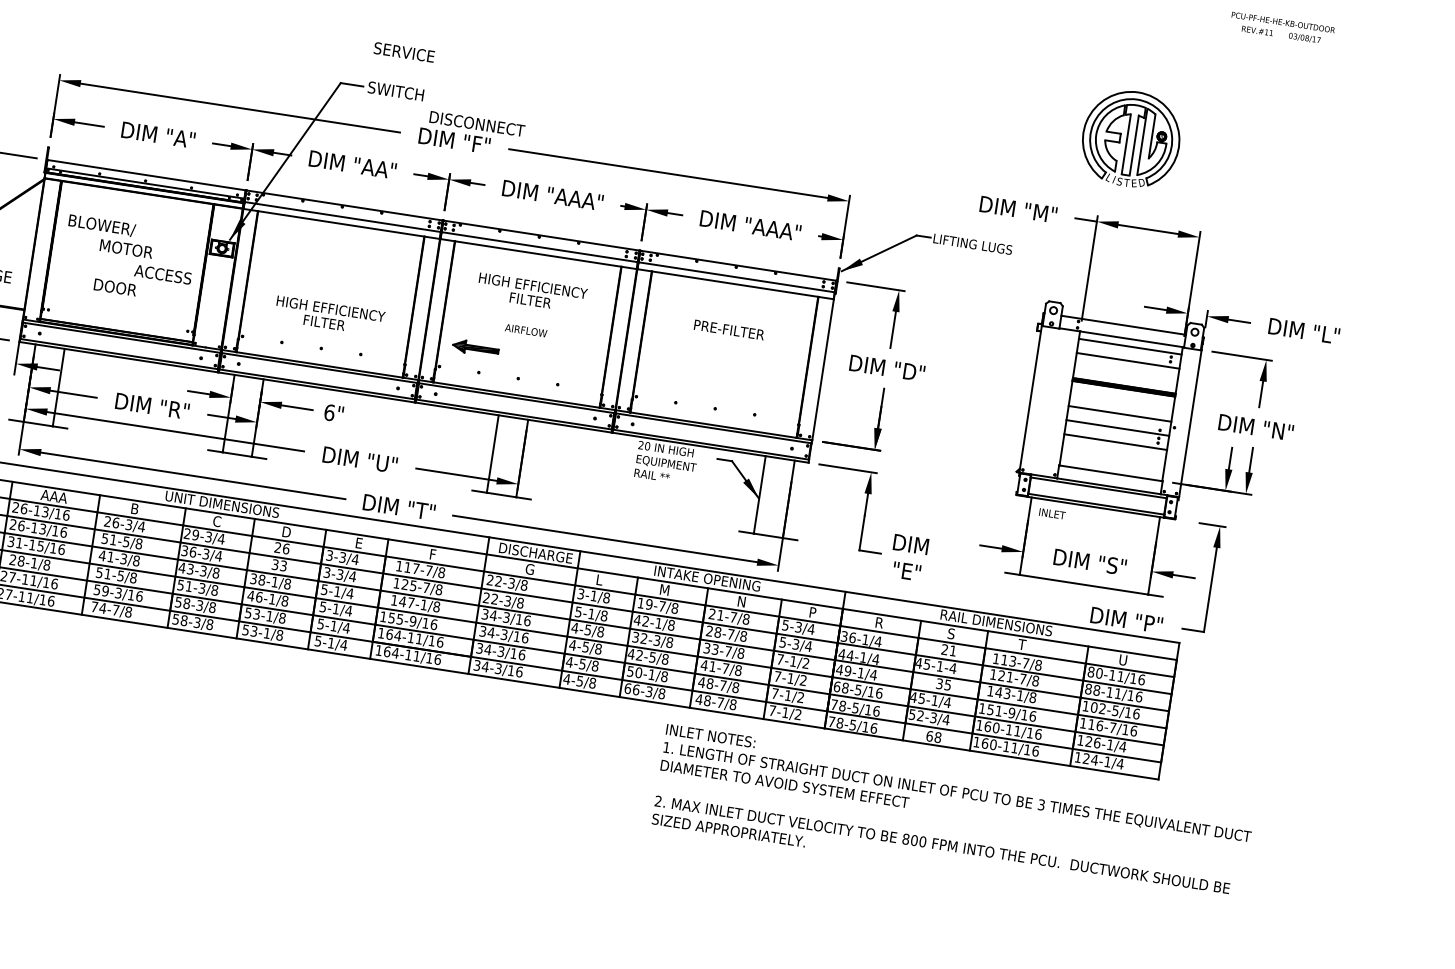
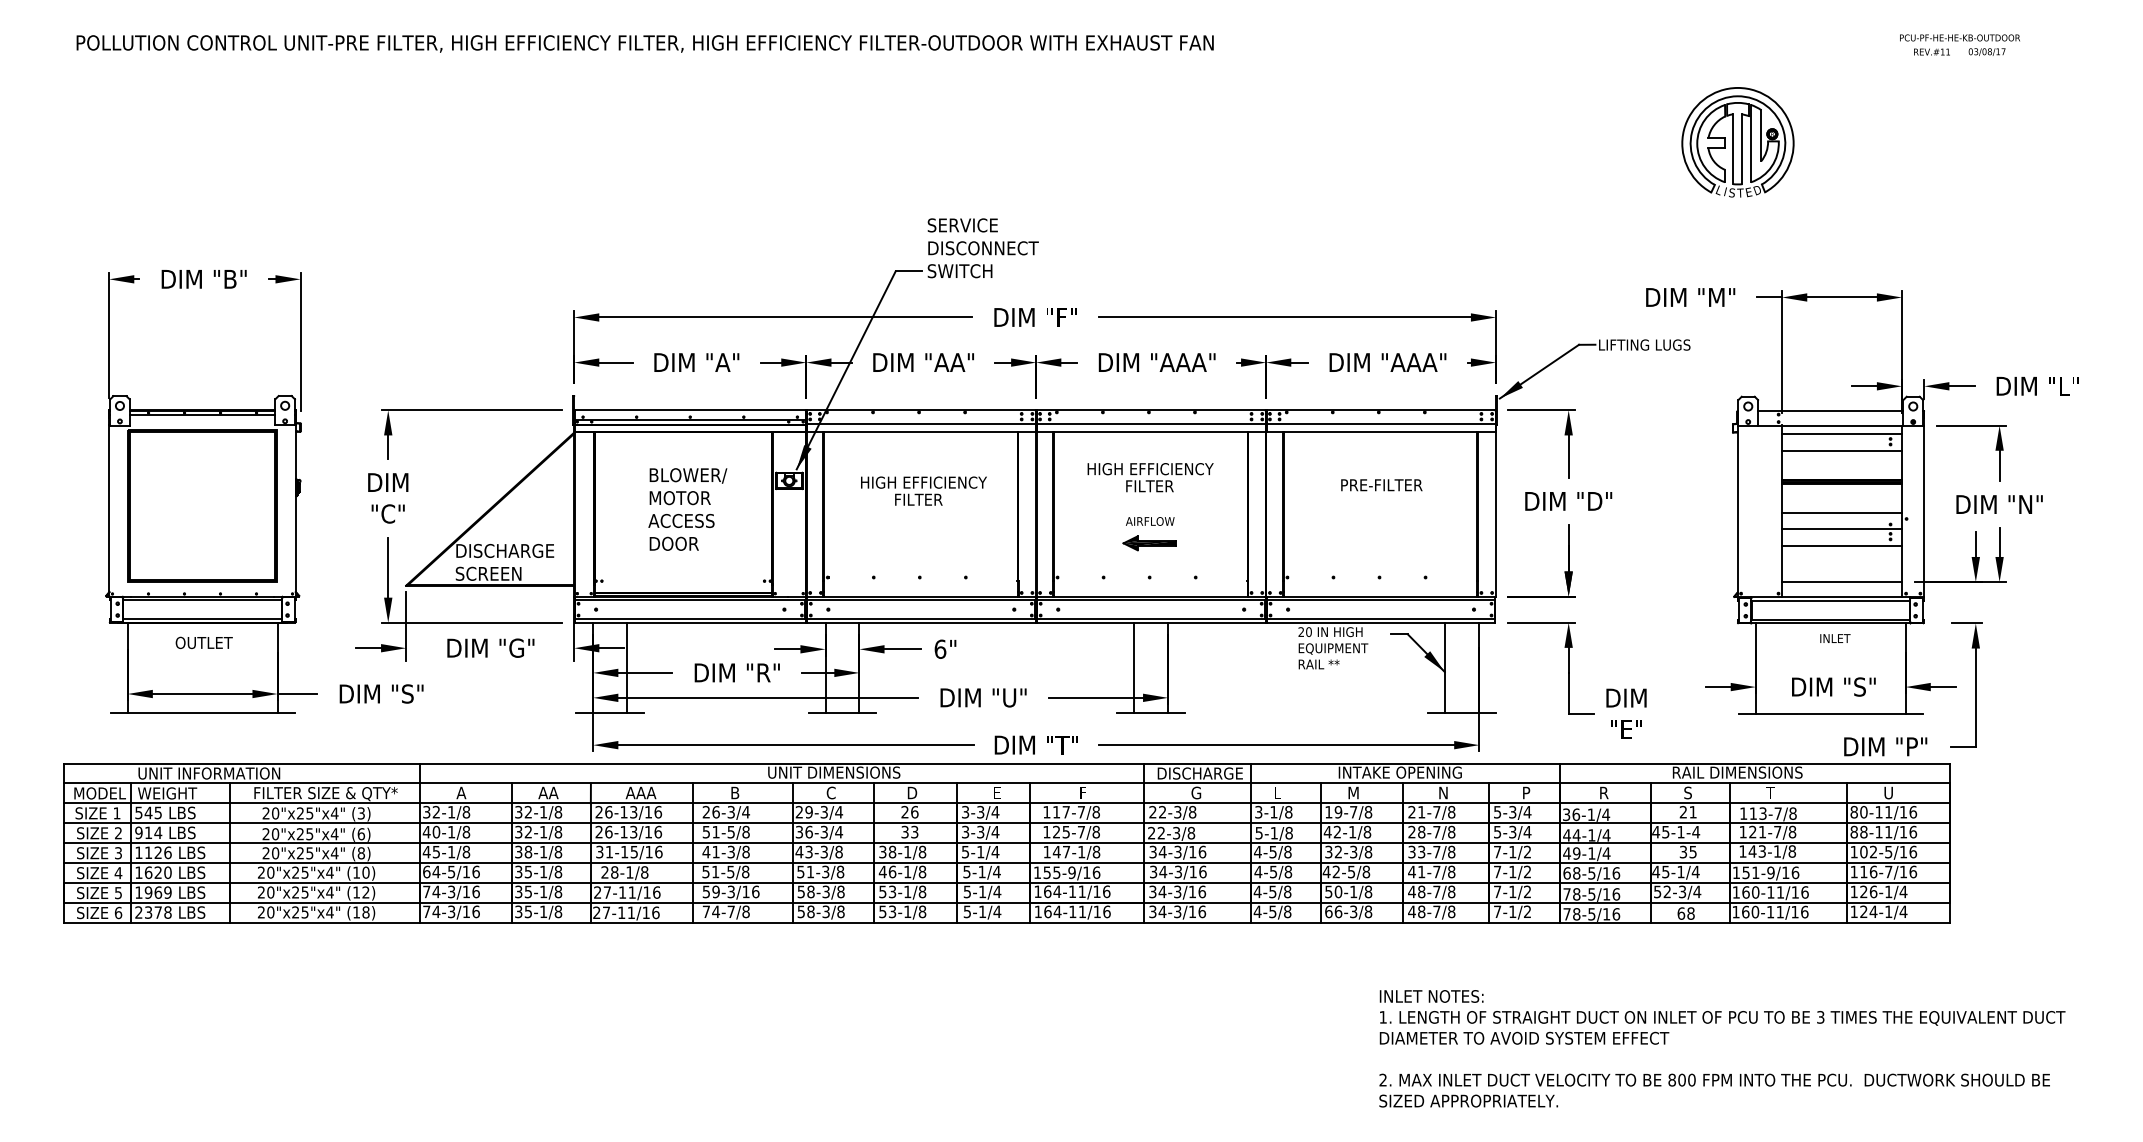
text: (477, 124) -> (983, 248), moved
part: (1130, 139) -> (1737, 142), moved
text: (102, 225) -> (688, 475), moved
text: (163, 274) -> (681, 520), moved
text: (329, 315) -> (923, 490), moved
part: (475, 348) -> (1149, 543), moved
text: (1052, 513) -> (1835, 638), moved
text: (953, 818) -> (1722, 1048), moved

